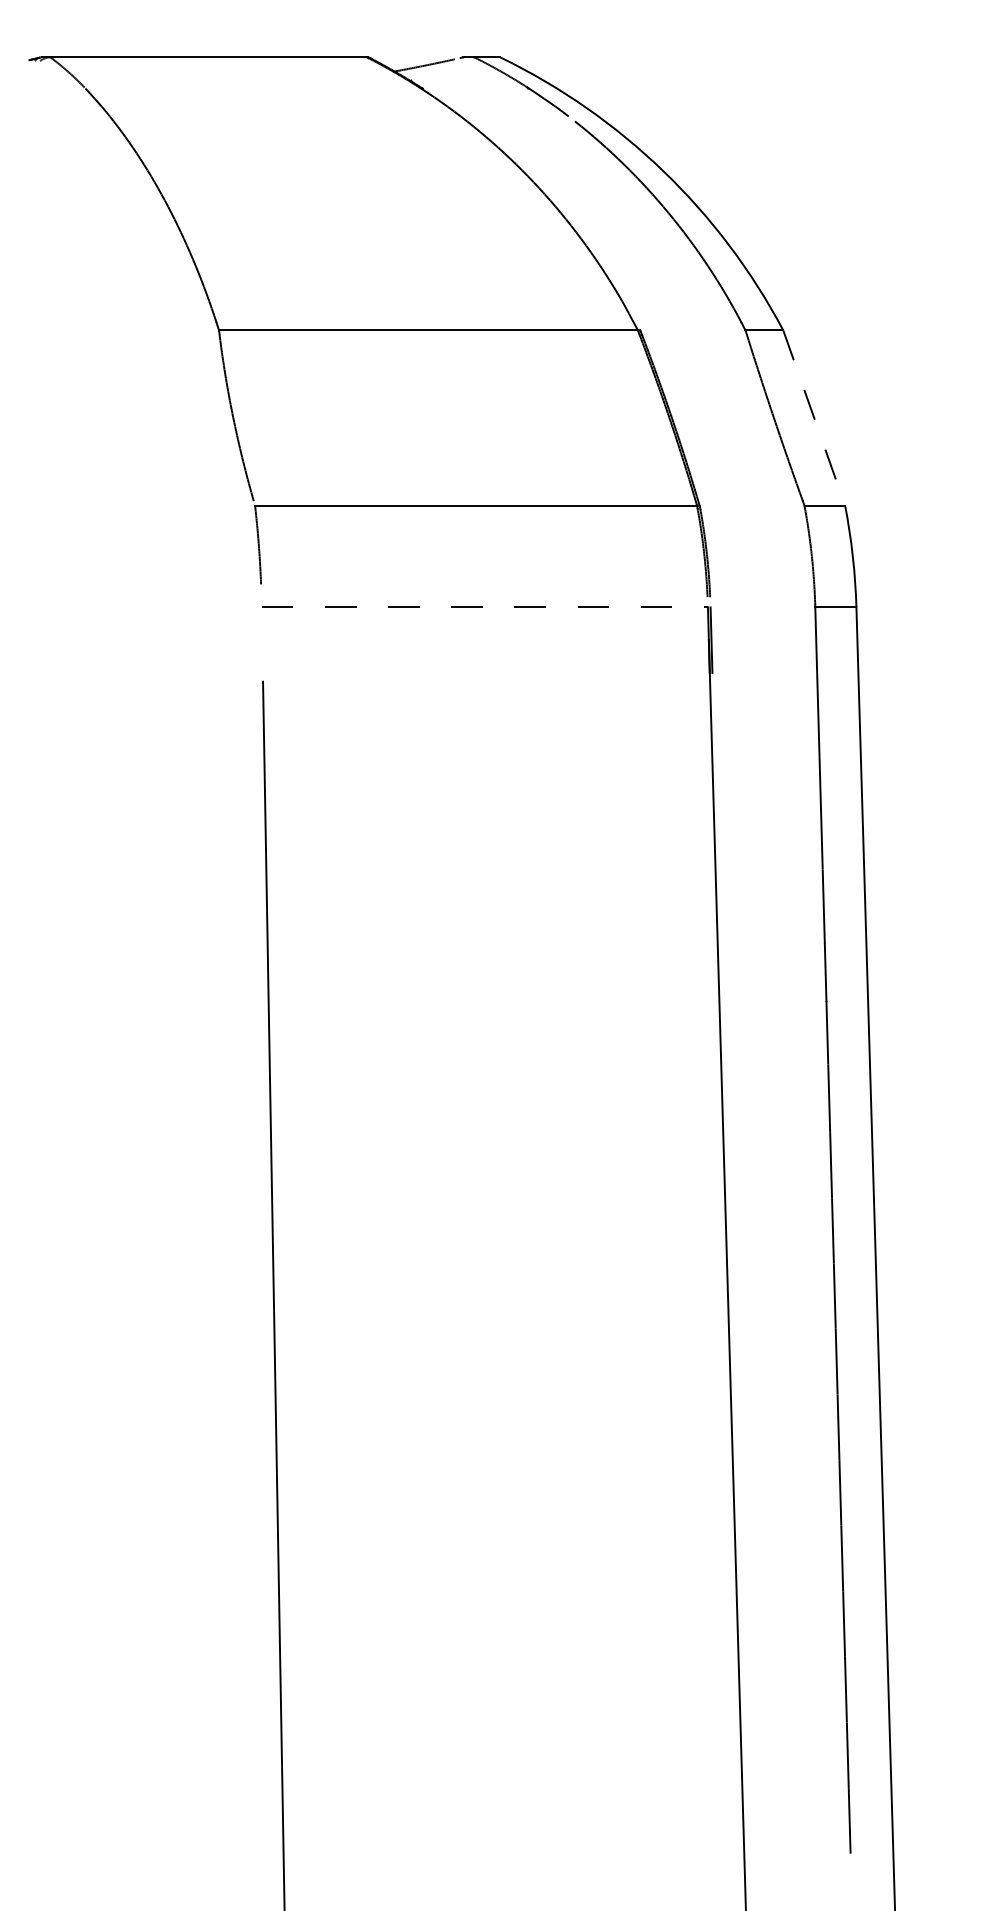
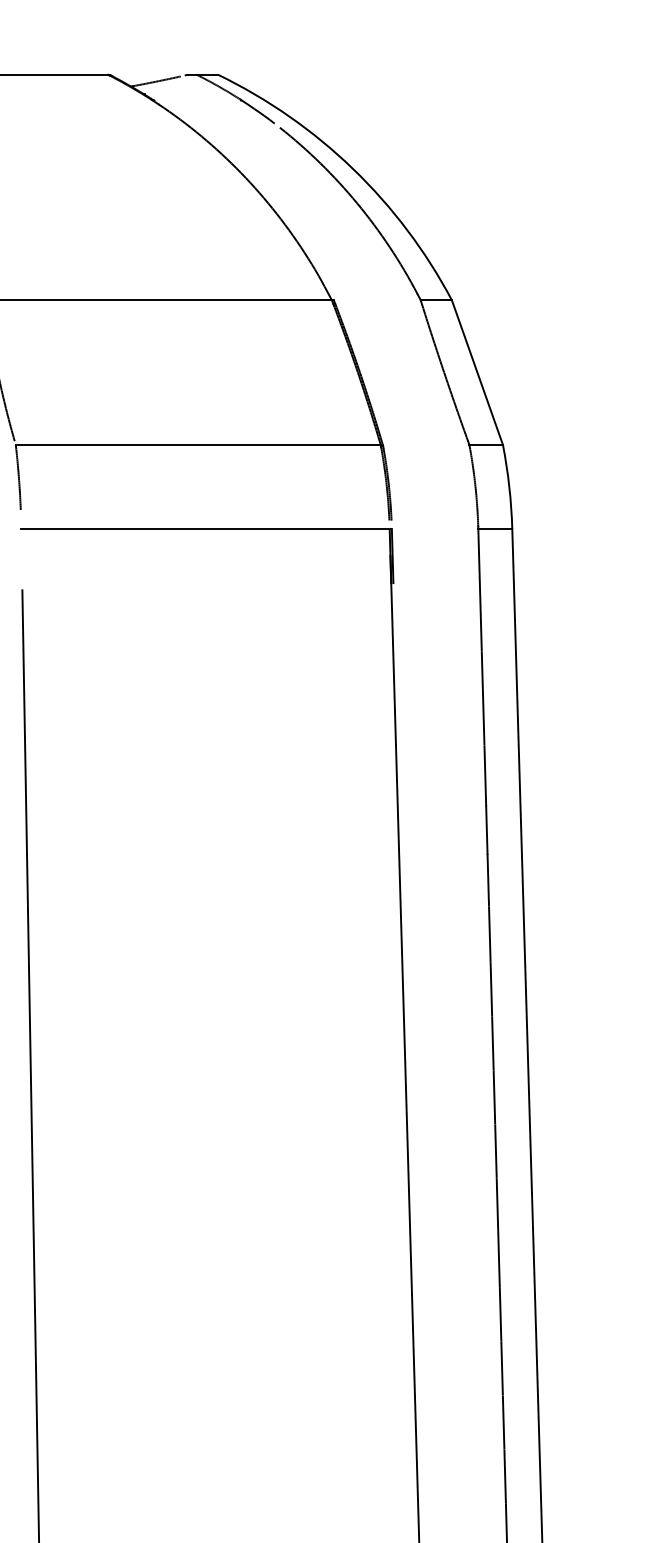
line: (814, 418) -> (477, 373), dashed -> solid
line: (485, 607) -> (206, 529), dashed -> solid

